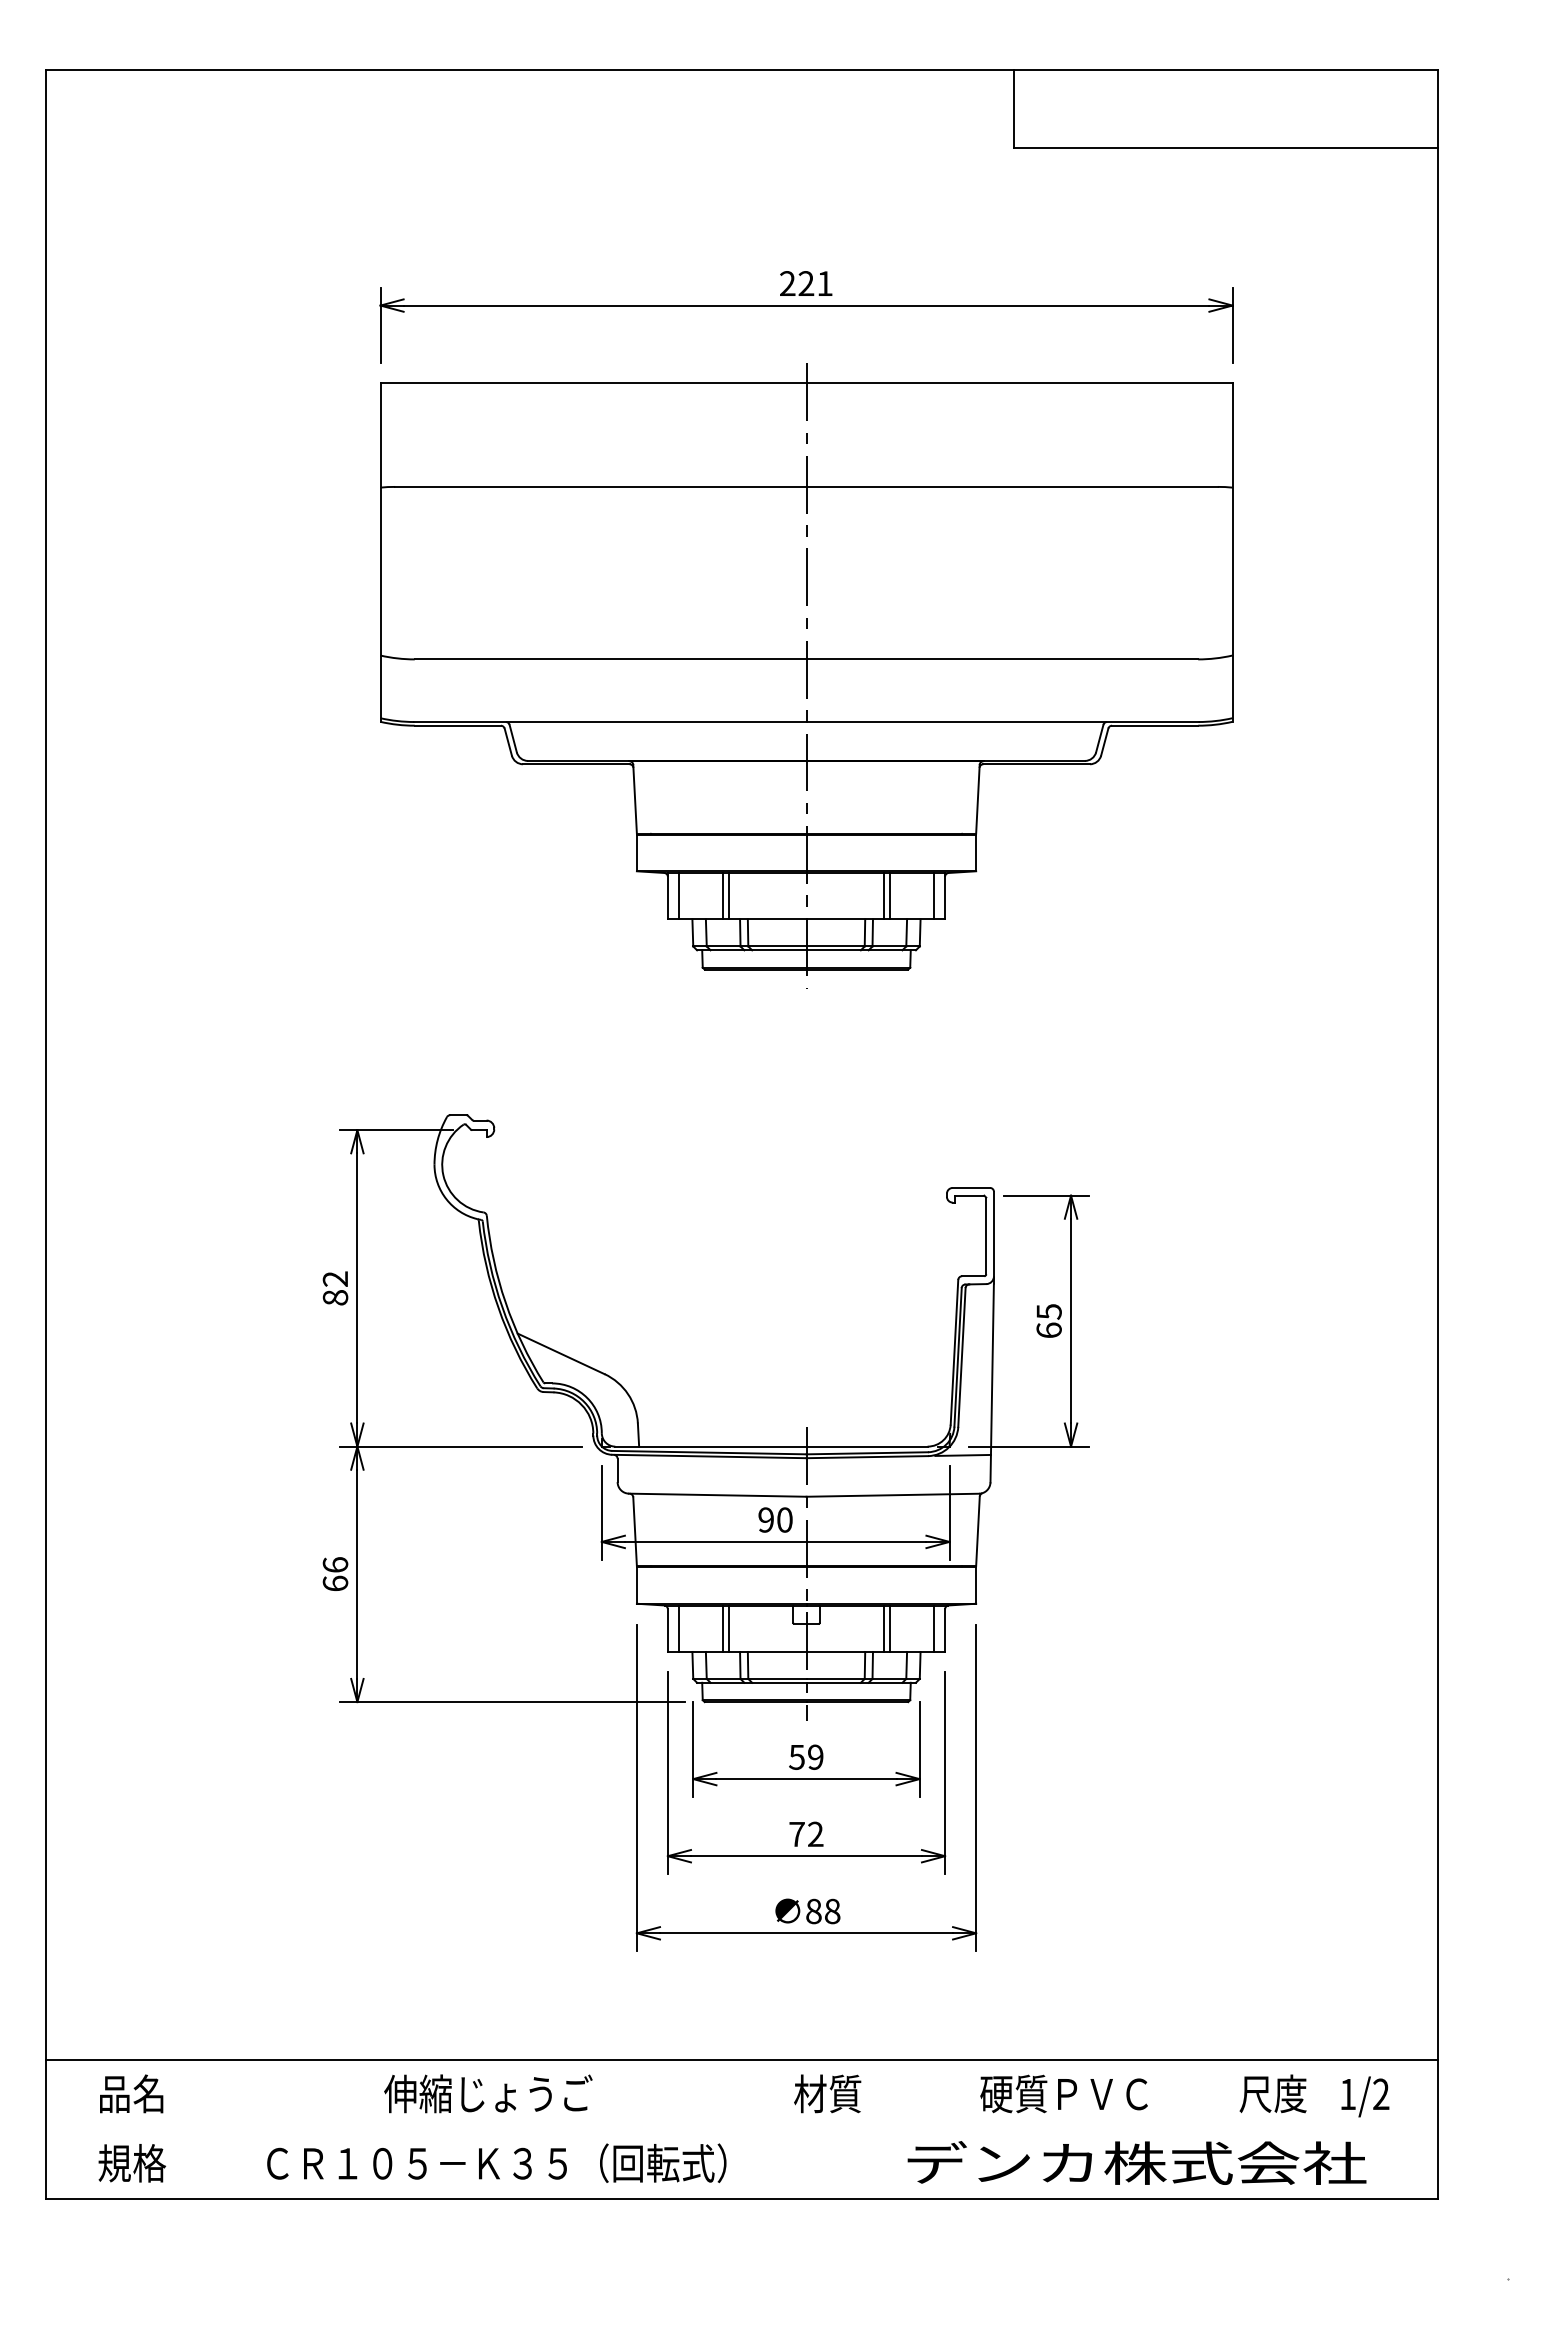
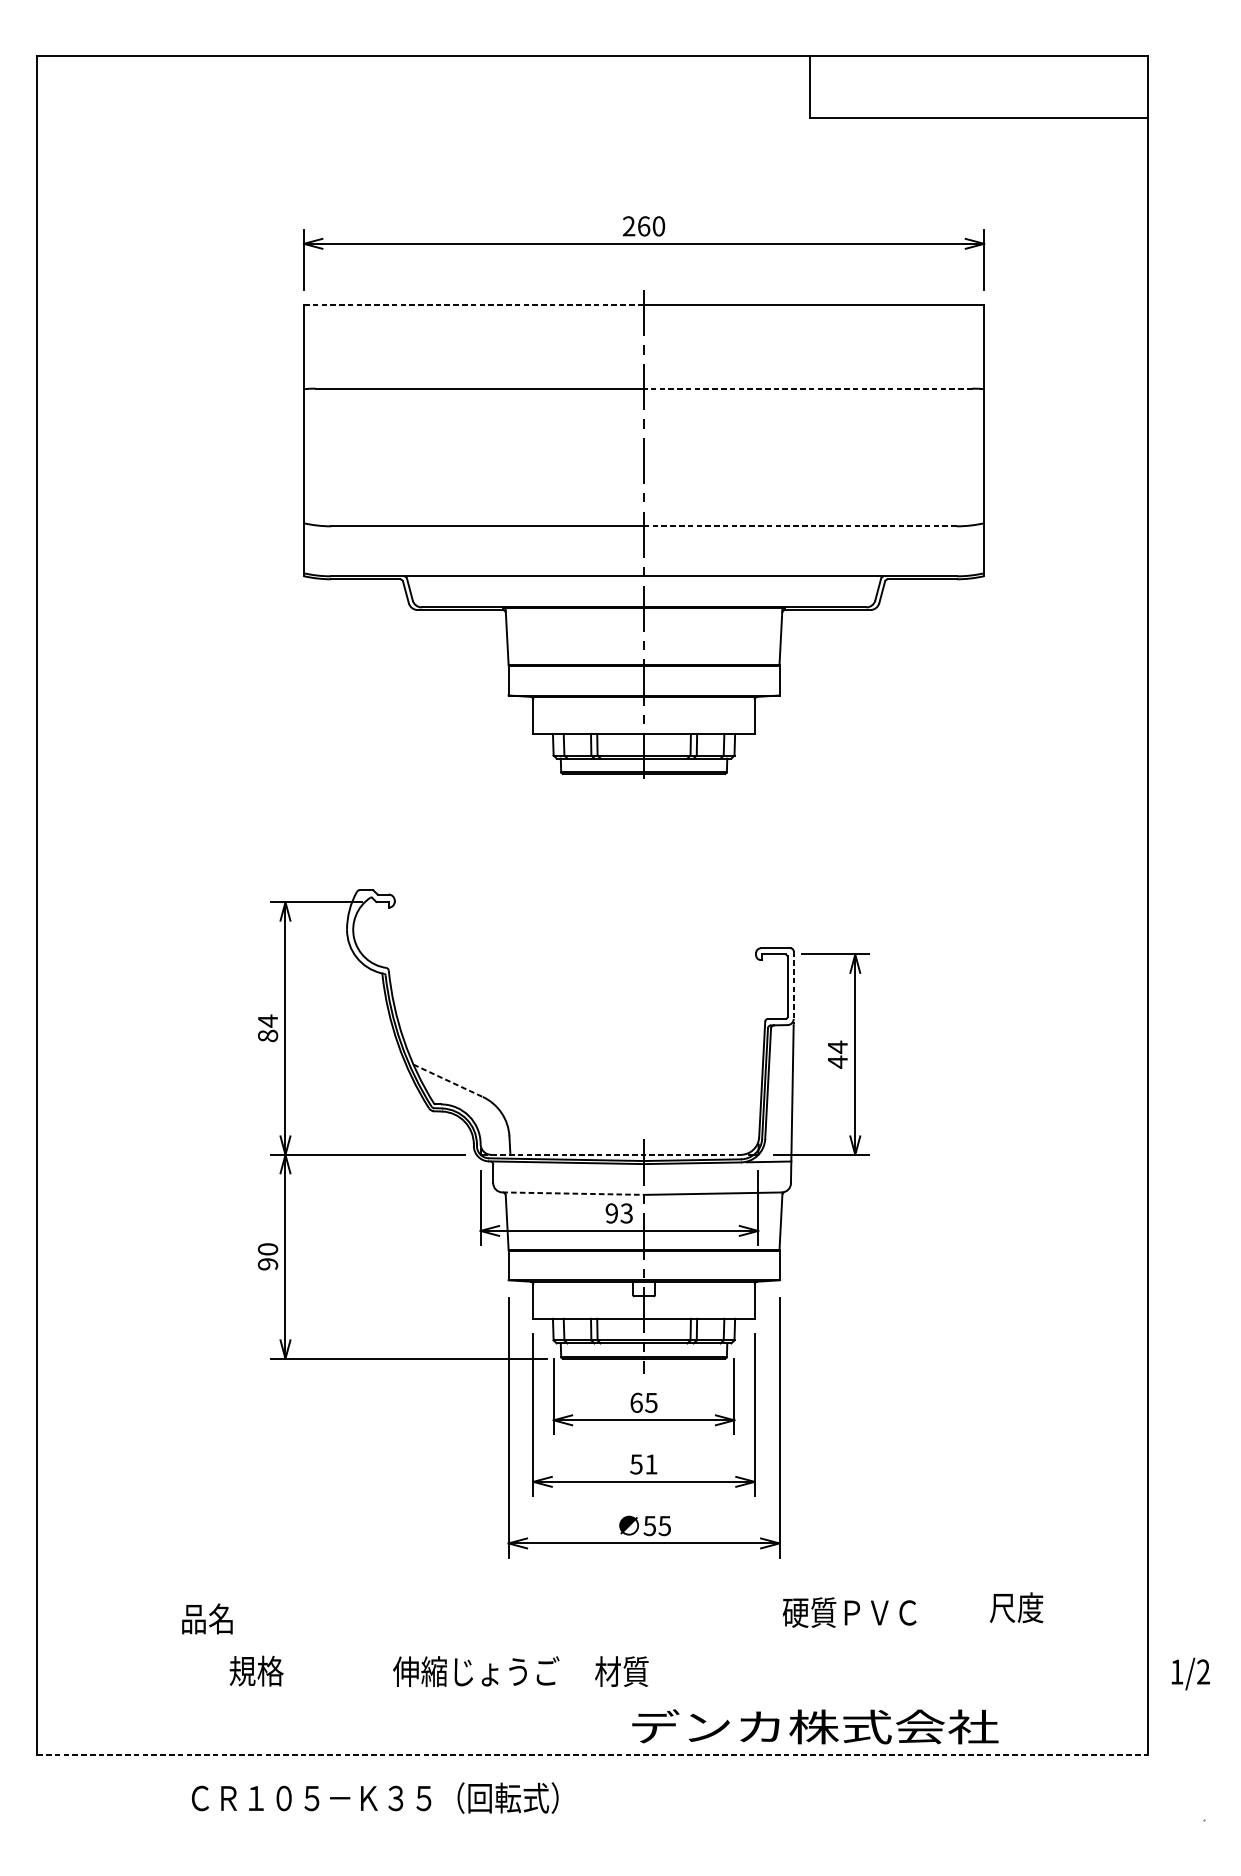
text: (815, 283) -> (651, 226), 221 -> 260
line: (593, 382) -> (473, 305), solid -> dashed
line: (1012, 486) -> (808, 388), solid -> dashed
line: (1002, 659) -> (800, 526), solid -> dashed
line: (678, 896) -> (541, 715), removed
line: (723, 896) -> (577, 715), removed
line: (729, 896) -> (582, 715), removed
line: (883, 896) -> (705, 715), removed
line: (889, 896) -> (710, 715), removed
line: (934, 896) -> (746, 715), removed
line: (993, 1237) -> (793, 987), solid -> dashed
text: (334, 1278) -> (267, 1020), 82 -> 84
text: (1048, 1321) -> (837, 1054), 65 -> 44
line: (561, 1353) -> (448, 1080), solid -> dashed
line: (771, 1446) -> (616, 1154), solid -> dashed
line: (717, 1495) -> (572, 1193), solid -> dashed
text: (784, 1519) -> (626, 1213), 90 -> 93
text: (335, 1574) -> (268, 1256), 66 -> 90
line: (678, 1628) -> (541, 1300), removed
line: (723, 1628) -> (577, 1300), removed
line: (729, 1628) -> (582, 1300), removed
line: (883, 1628) -> (705, 1300), removed
line: (889, 1628) -> (710, 1300), removed
line: (934, 1628) -> (746, 1300), removed
text: (806, 1756) -> (644, 1402), 59 -> 65
text: (806, 1834) -> (644, 1464), 72 -> 51
text: (823, 1911) -> (657, 1526), 88 -> 55
line: (742, 2059) -> (592, 1644), removed
text: (131, 2093) -> (207, 1618), moved
text: (488, 2093) -> (476, 1671), moved
text: (827, 2093) -> (621, 1671), moved
text: (1063, 2093) -> (849, 1612), moved
text: (1272, 2093) -> (1016, 1607), moved
text: (1365, 2096) -> (1190, 1673), moved
text: (496, 2162) -> (374, 1797), moved
text: (1136, 2162) -> (814, 1726), moved
text: (132, 2163) -> (256, 1671), moved
line: (742, 2198) -> (592, 1755), solid -> dashed

